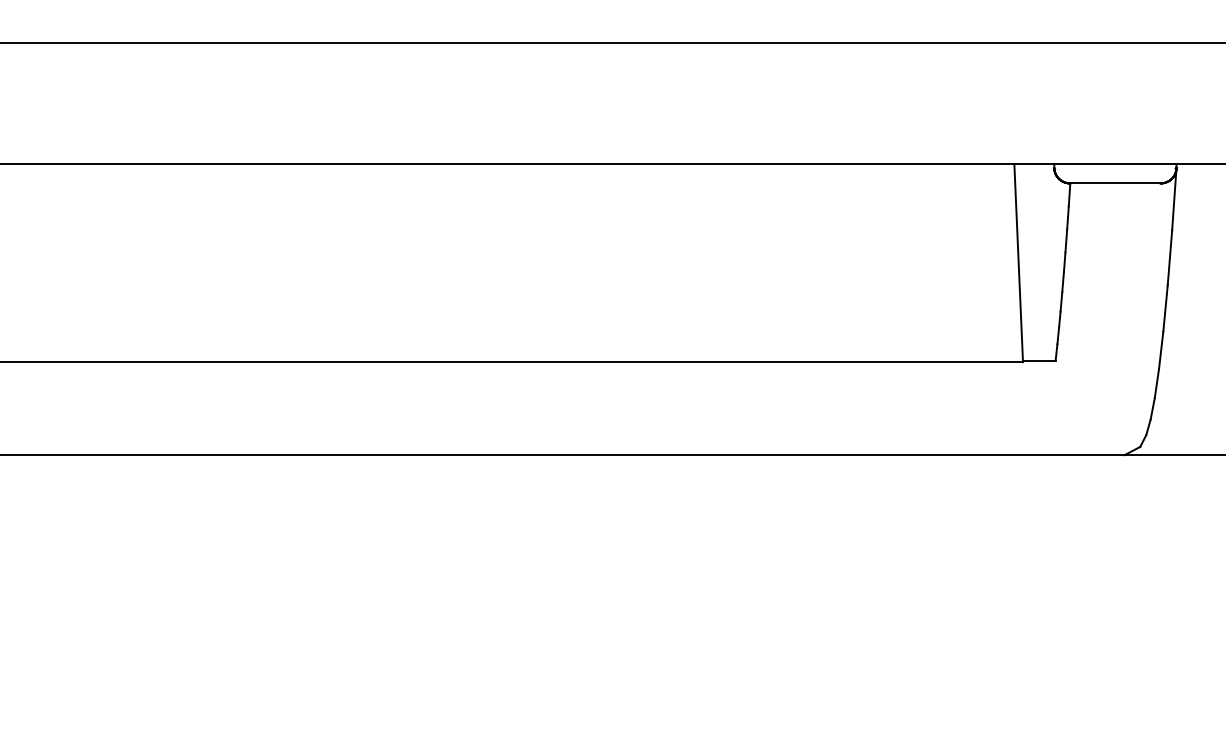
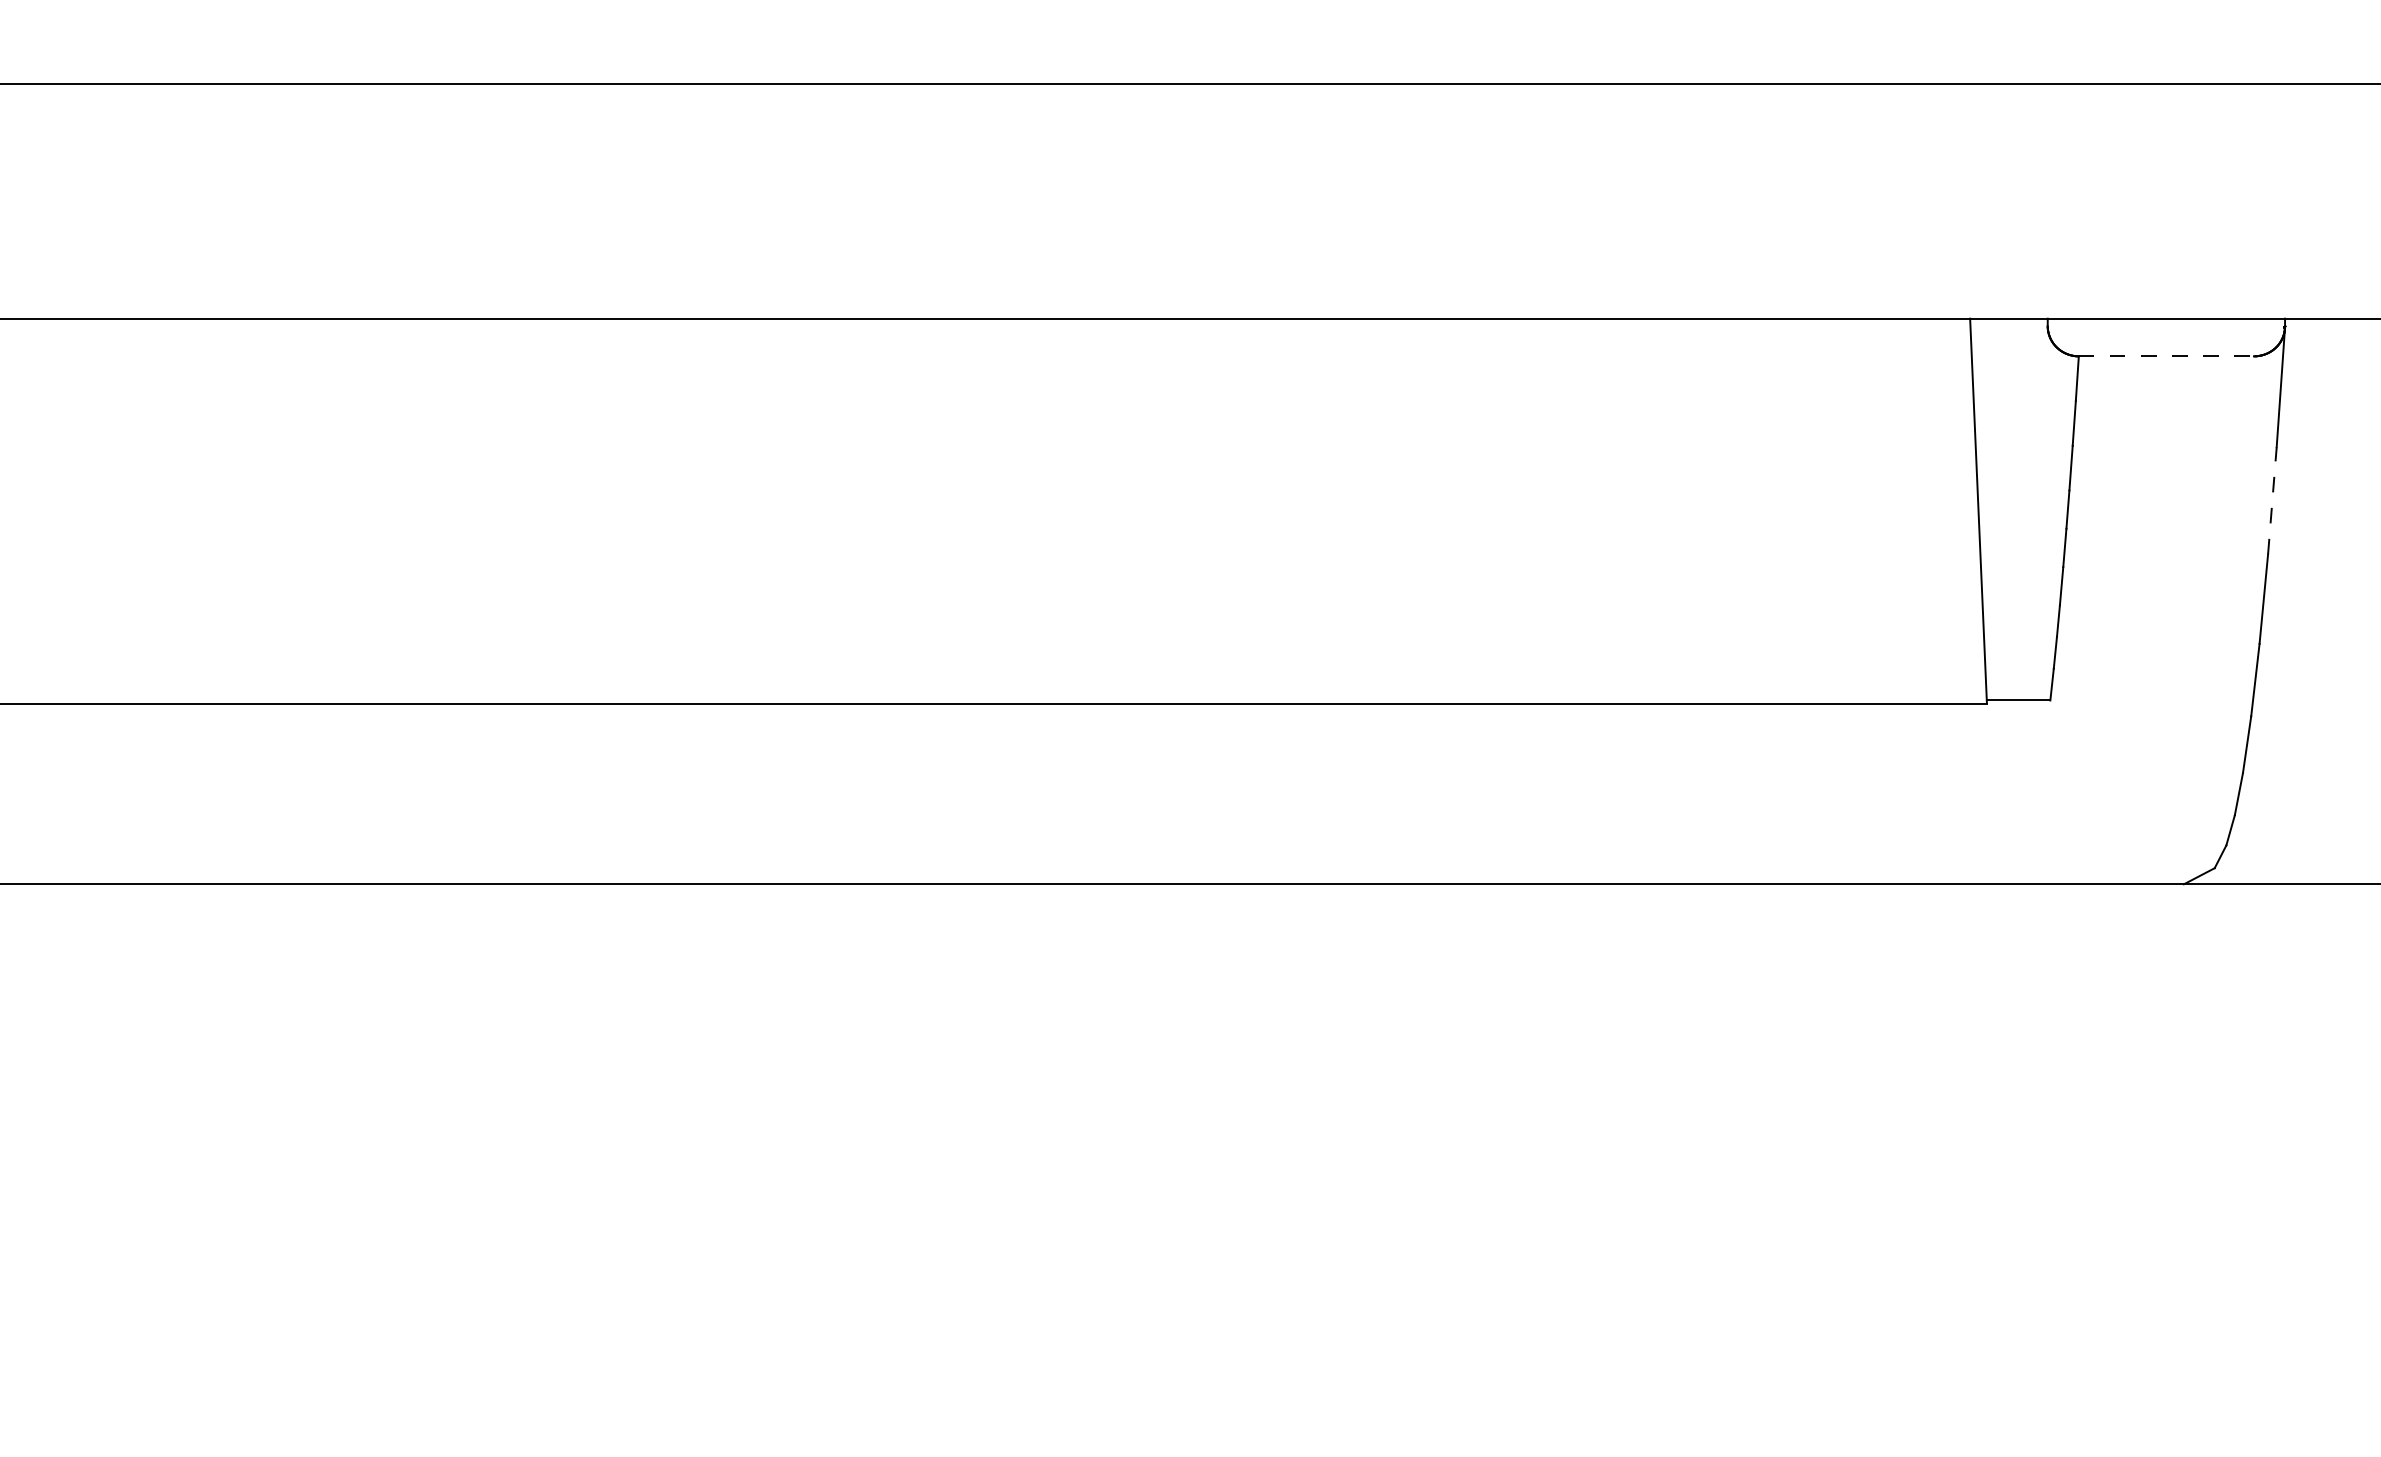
line: (1115, 183) -> (2166, 356), solid -> dashed
line: (1169, 257) -> (2271, 500), solid -> dashed

